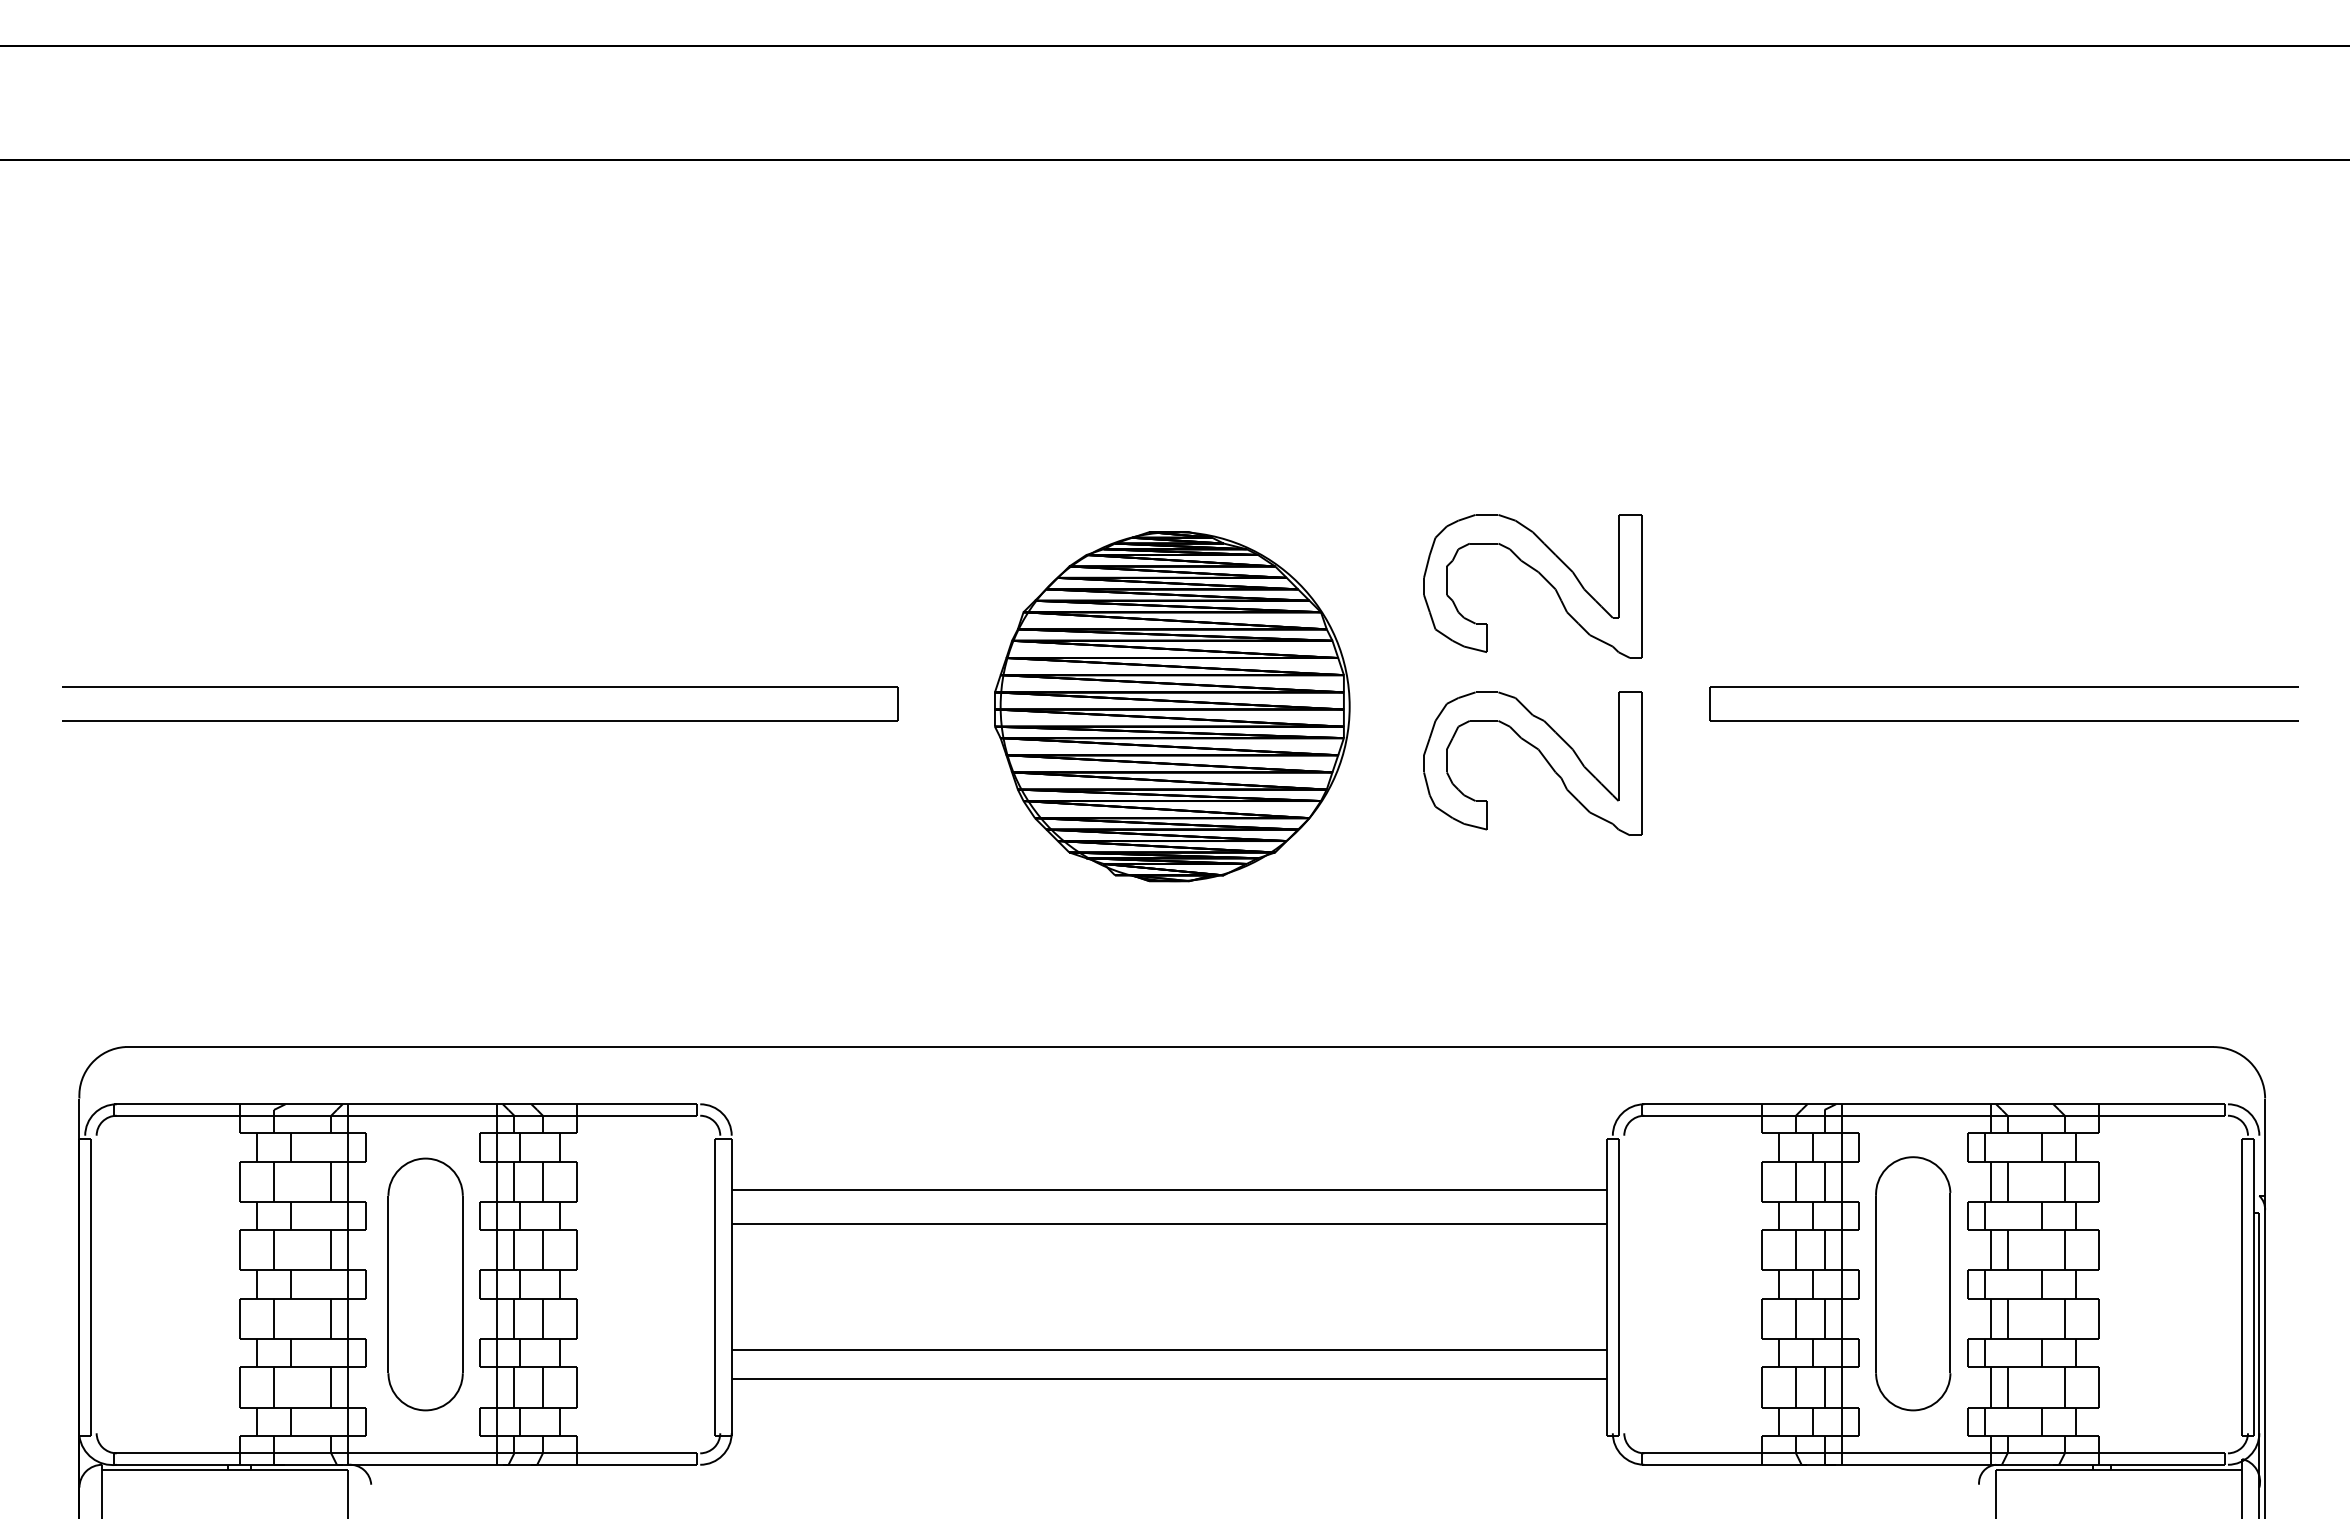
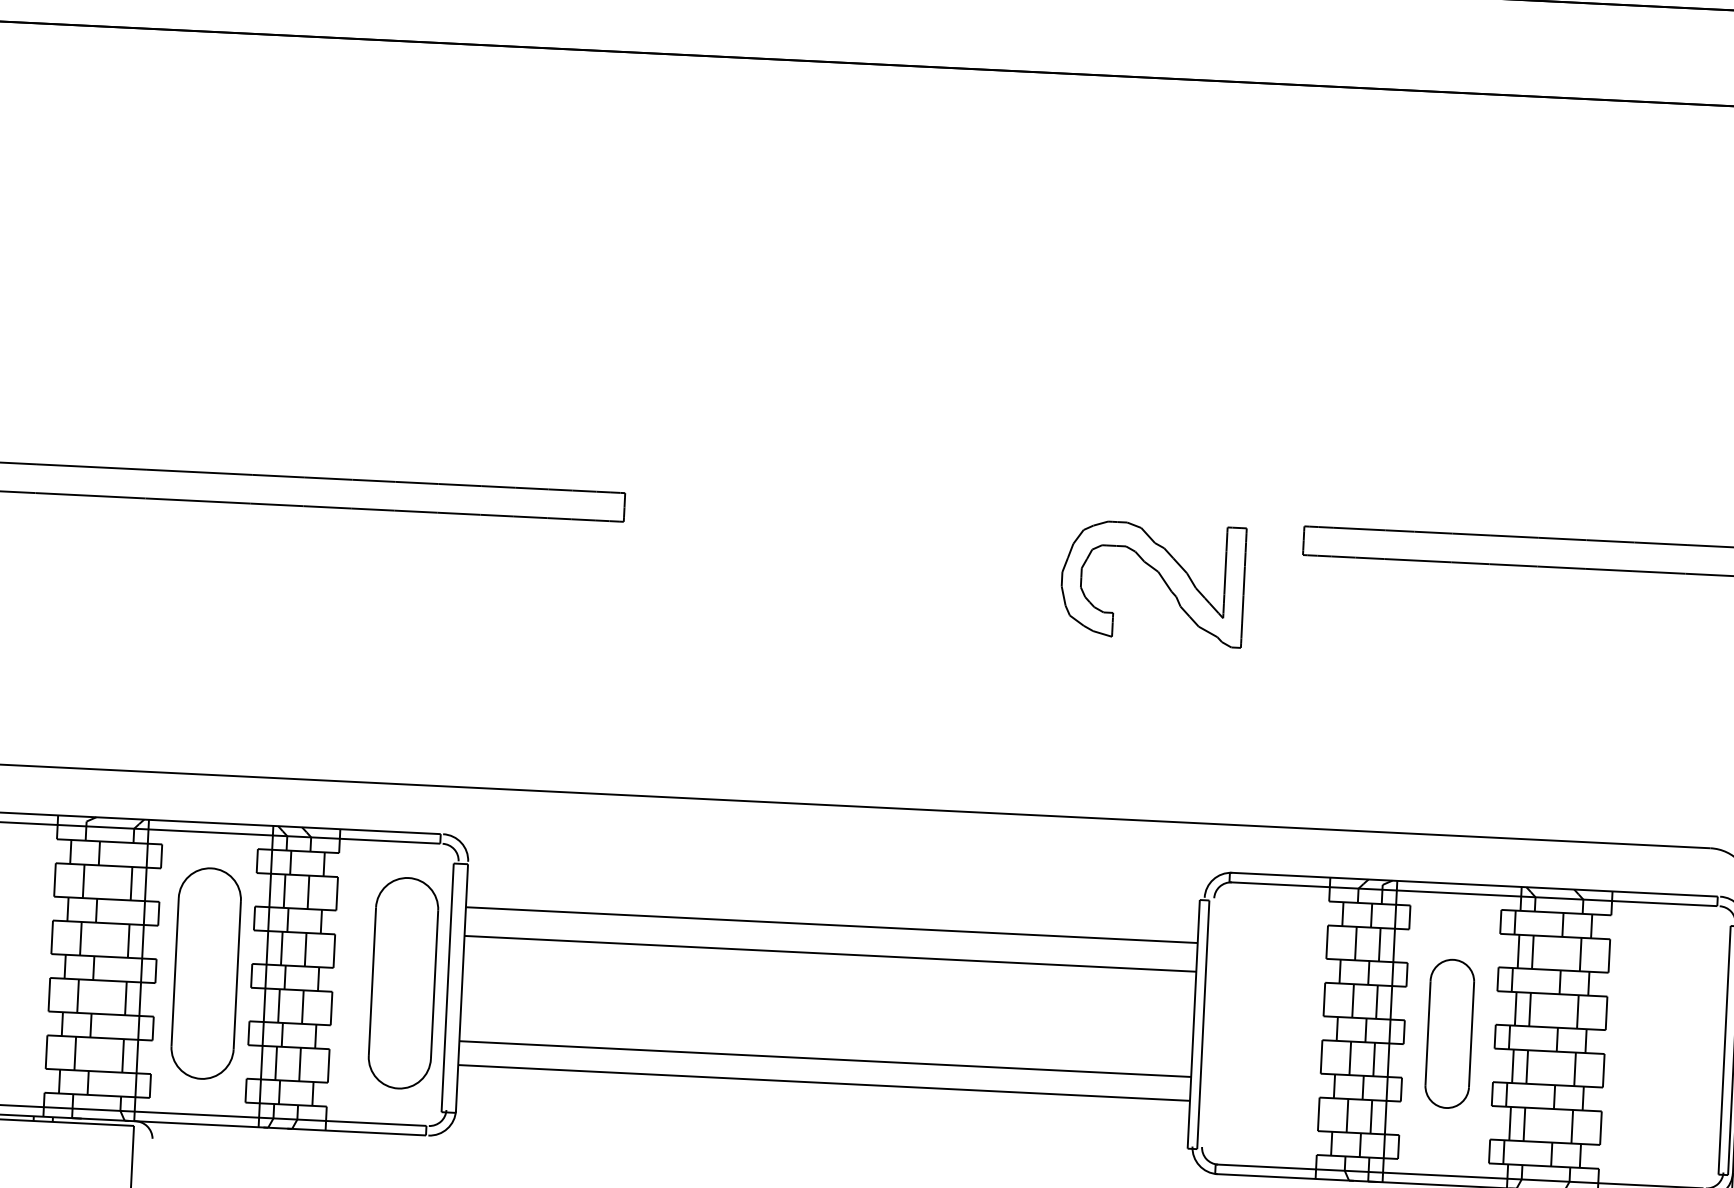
part: (1541, 576) -> (1167, 427), removed
part: (1172, 706) -> (854, 521), removed
part: (1913, 1283) -> (1449, 1033), size x0.7
part: (661, 1284) -> (403, 983), added

